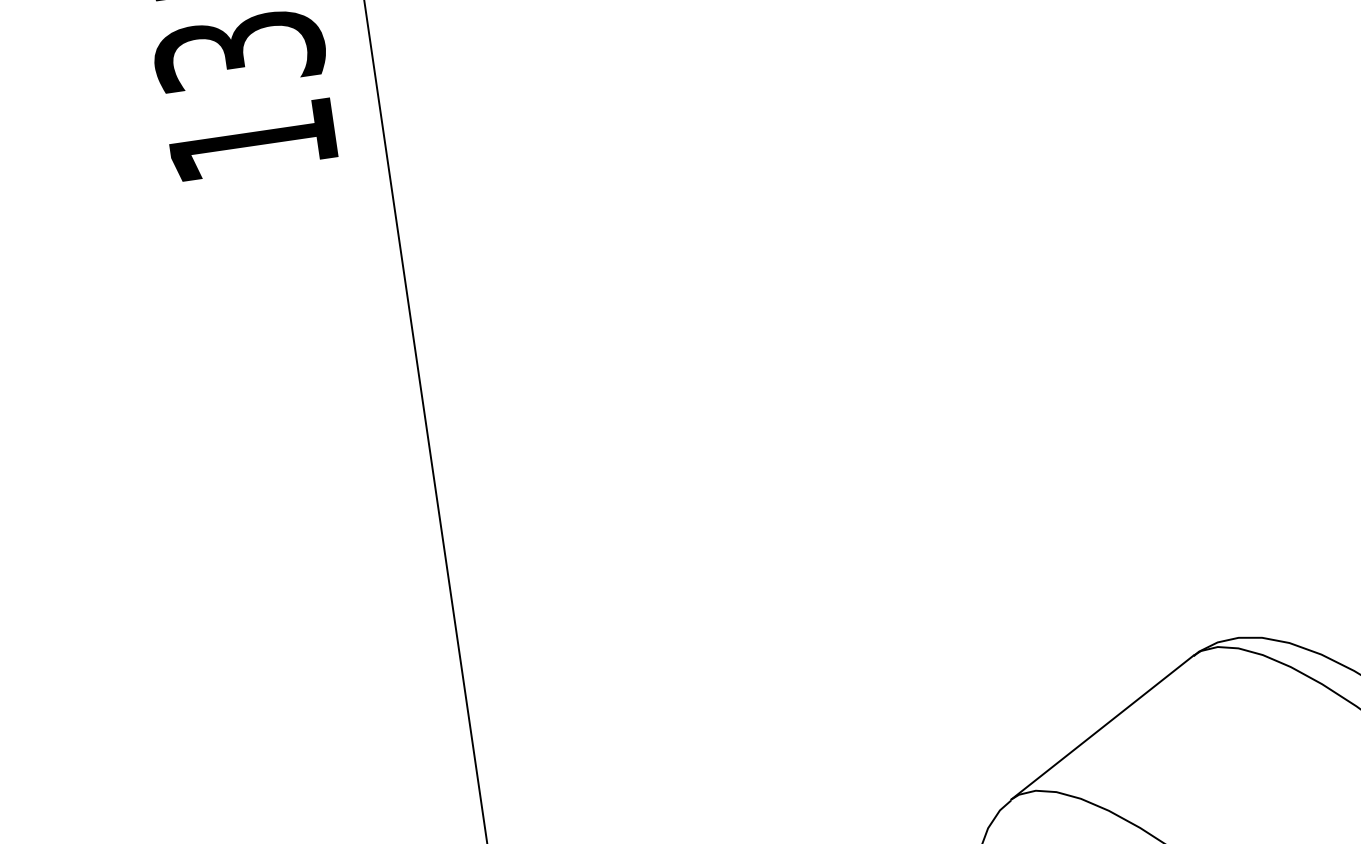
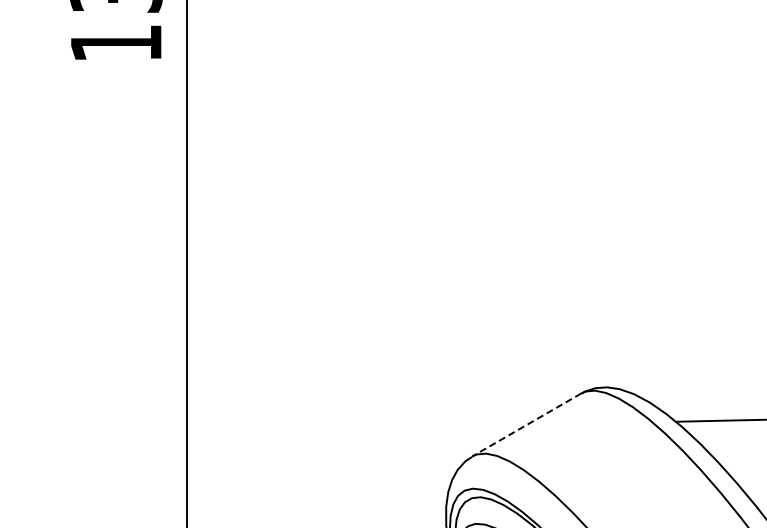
line: (1101, 726) -> (526, 424), solid -> dashed

